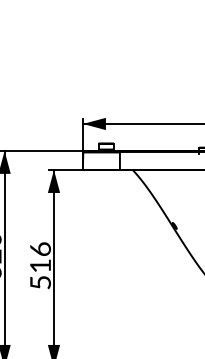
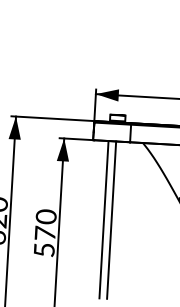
line: (98, 248) -> (104, 219), added
line: (105, 248) -> (111, 219), added
text: (40, 256) -> (45, 224), 516 -> 570

